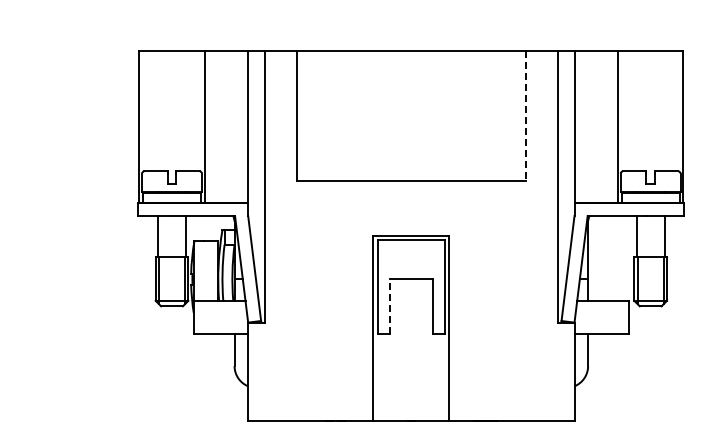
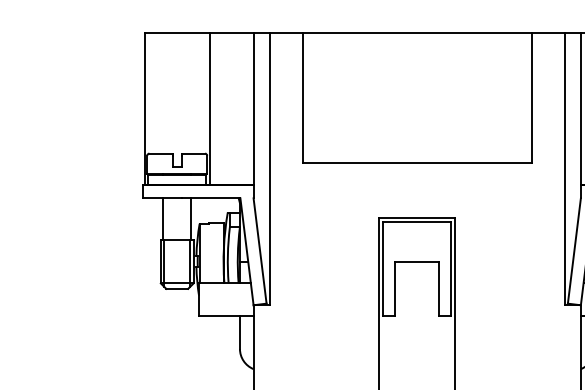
line: (525, 116) -> (531, 98), dashed -> solid
line: (389, 305) -> (395, 288), dashed -> solid

